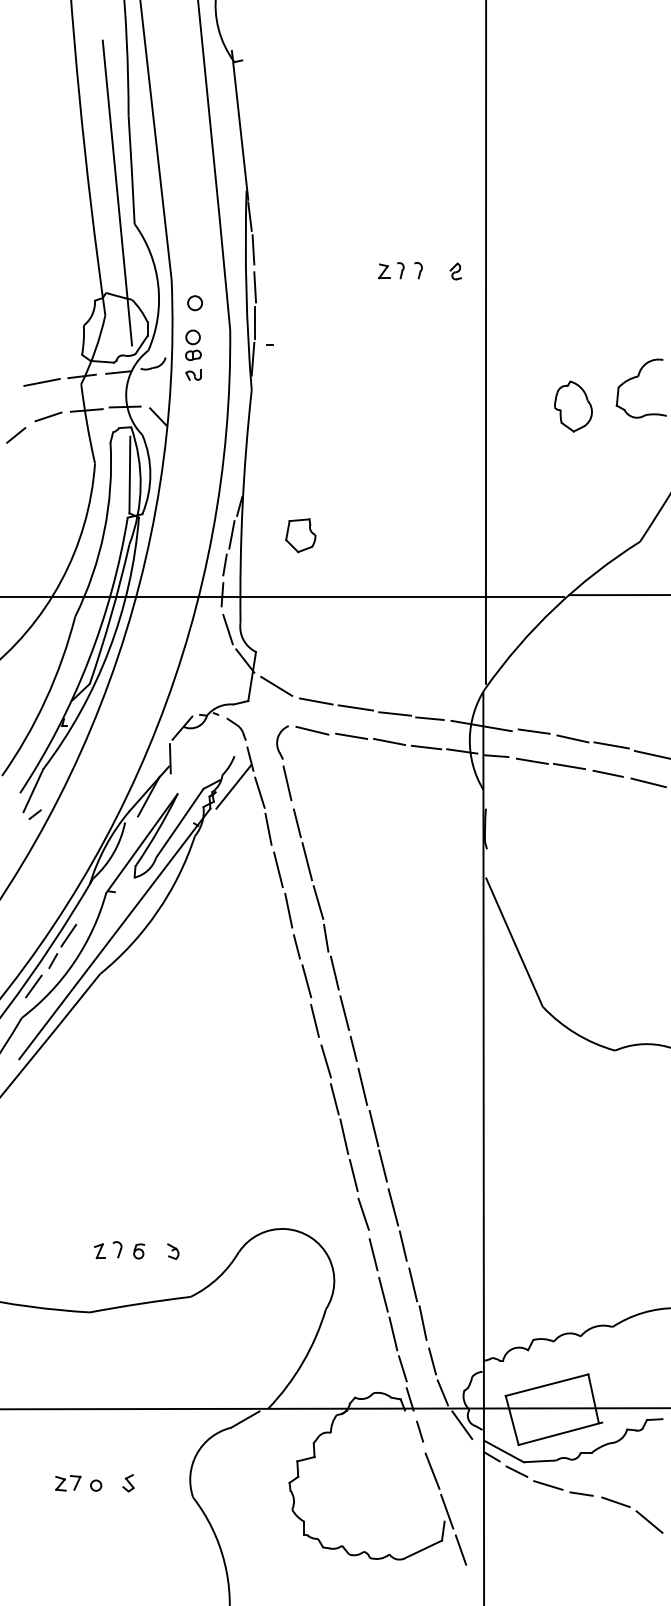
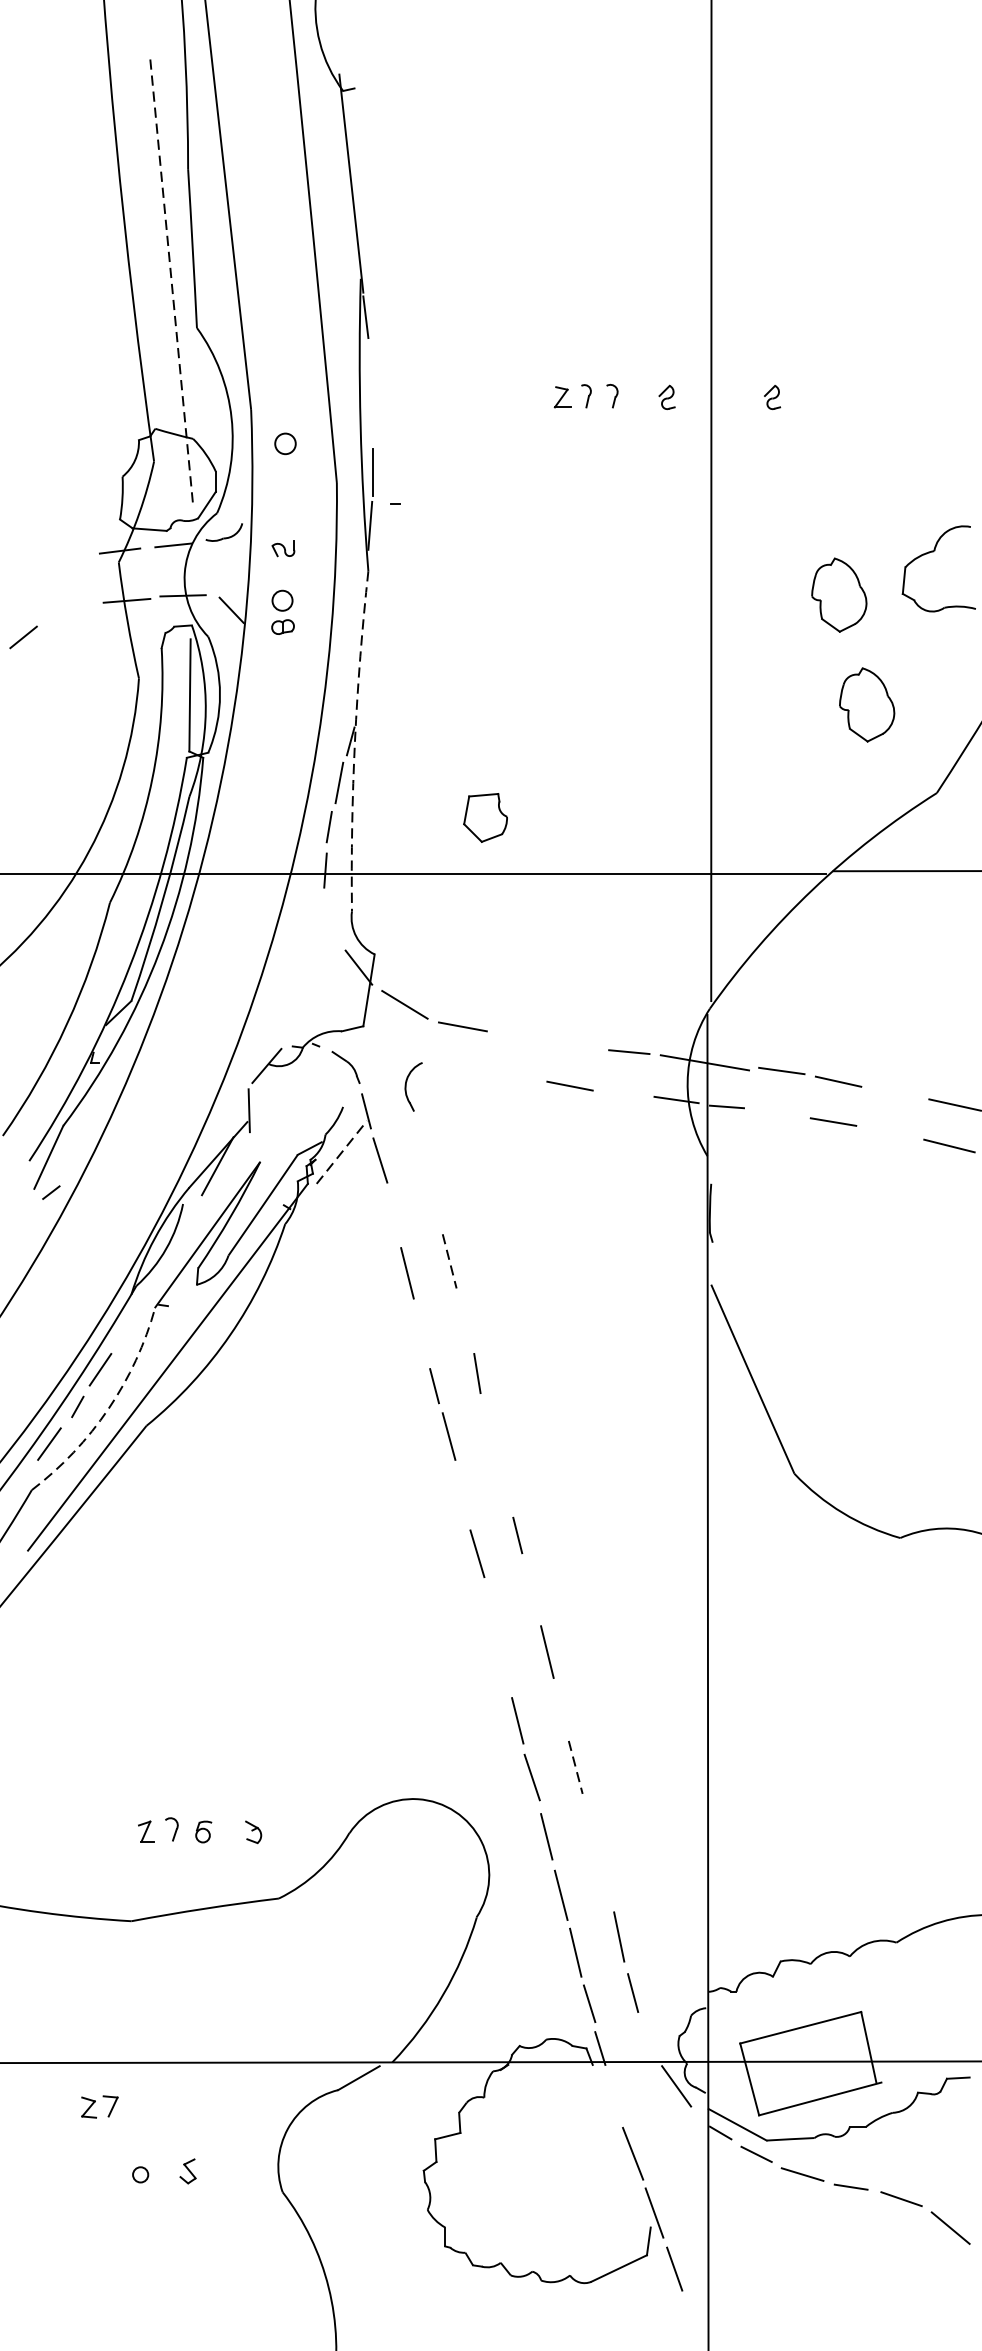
line: (117, 193) -> (171, 283), solid -> dashed
line: (253, 249) -> (370, 365), removed
part: (527, 271) -> (772, 397), added
line: (255, 287) -> (373, 420), removed
part: (193, 345) -> (283, 612), moved
line: (41, 382) -> (60, 559), removed
line: (48, 416) -> (70, 609), removed
part: (592, 481) -> (867, 704), added
arc: (242, 506) -> (354, 741), solid -> dashed
part: (300, 535) -> (485, 817), moved
line: (227, 629) -> (332, 921), removed
line: (355, 707) -> (520, 1035), removed
line: (395, 713) -> (578, 1044), removed
line: (312, 730) -> (457, 1069), removed
line: (351, 735) -> (514, 1076), removed
line: (611, 745) -> (895, 1091), removed
line: (426, 747) -> (624, 1094), removed
line: (531, 760) -> (777, 1113), removed
line: (607, 773) -> (889, 1132), removed
line: (287, 783) -> (420, 1146), removed
line: (233, 787) -> (341, 1152), solid -> dashed
line: (296, 823) -> (433, 1205), removed
line: (268, 828) -> (392, 1212), removed
line: (307, 862) -> (450, 1262), solid -> dashed
line: (318, 902) -> (466, 1321), removed
line: (288, 910) -> (422, 1332), removed
arc: (74, 962) -> (108, 1408), solid -> dashed
line: (334, 972) -> (489, 1423), removed
line: (344, 1012) -> (504, 1482), removed
line: (314, 1020) -> (460, 1493), removed
line: (362, 1086) -> (530, 1590), removed
line: (334, 1099) -> (489, 1609), removed
line: (344, 1136) -> (504, 1663), removed
line: (382, 1165) -> (559, 1706), removed
line: (393, 1207) -> (575, 1767), solid -> dashed
line: (402, 1245) -> (589, 1823), removed
line: (413, 1284) -> (605, 1880), removed
line: (442, 1392) -> (647, 2038), removed
line: (419, 1431) -> (613, 2095), removed
part: (68, 1483) -> (100, 2107), moved

